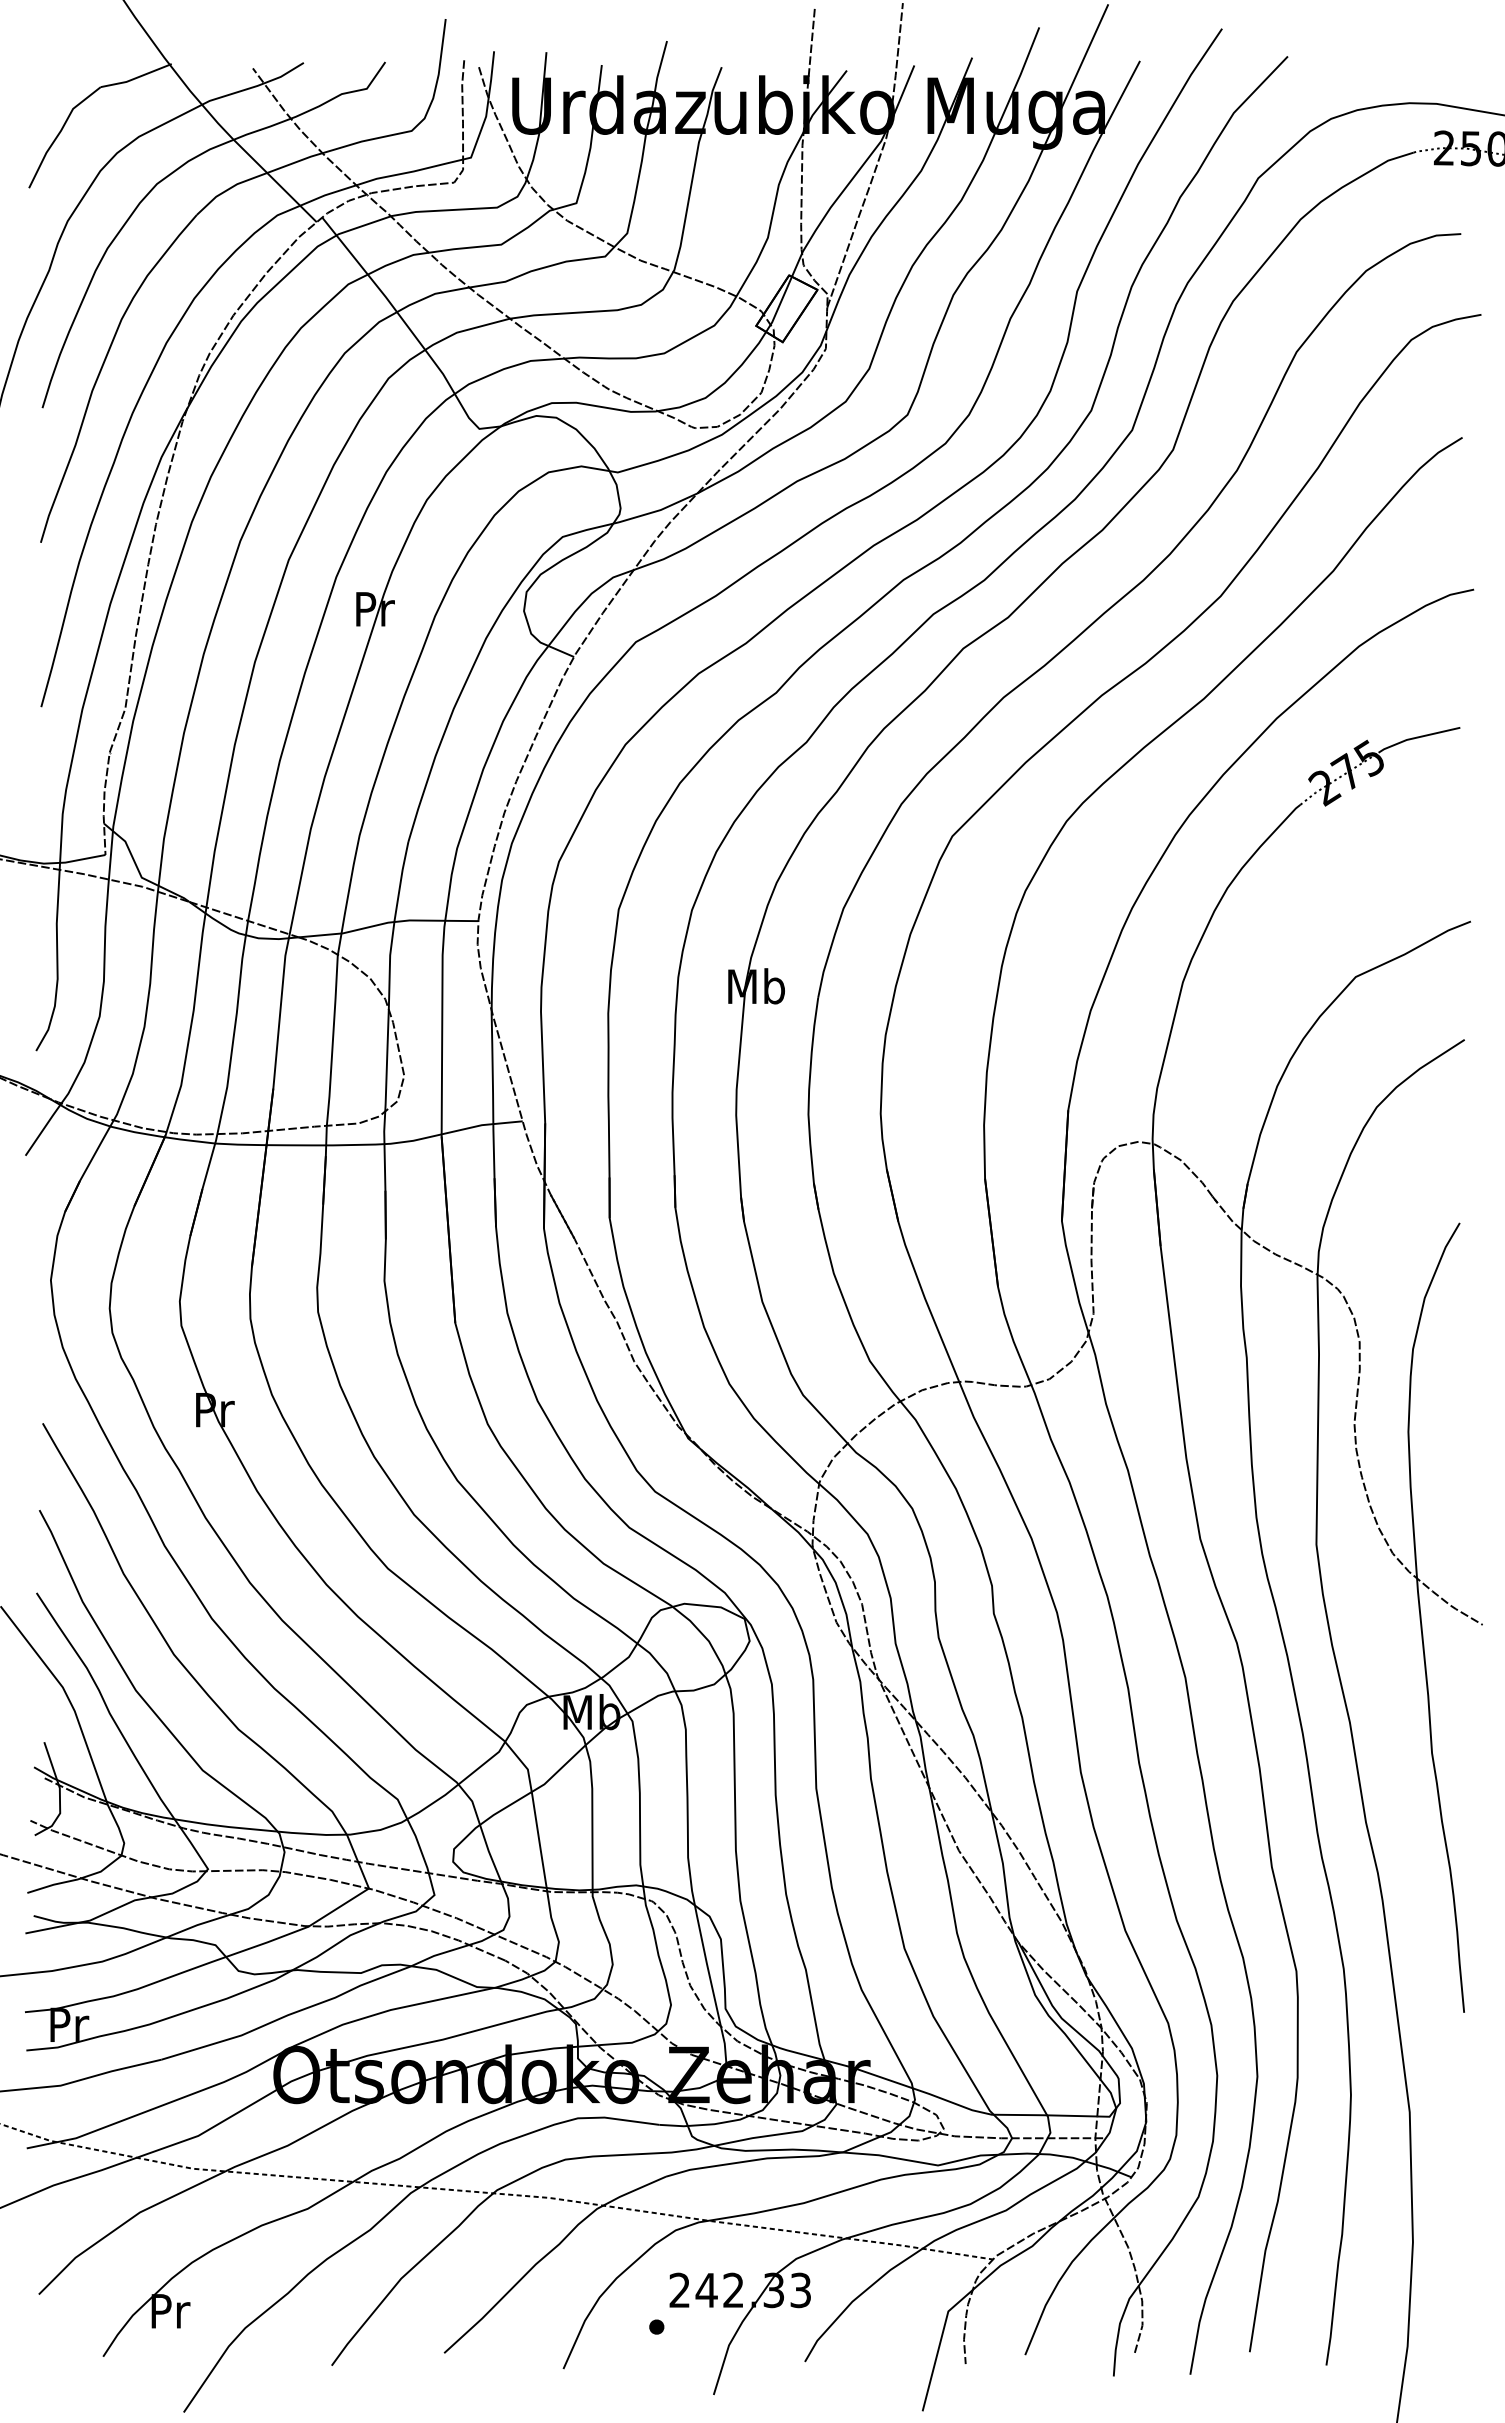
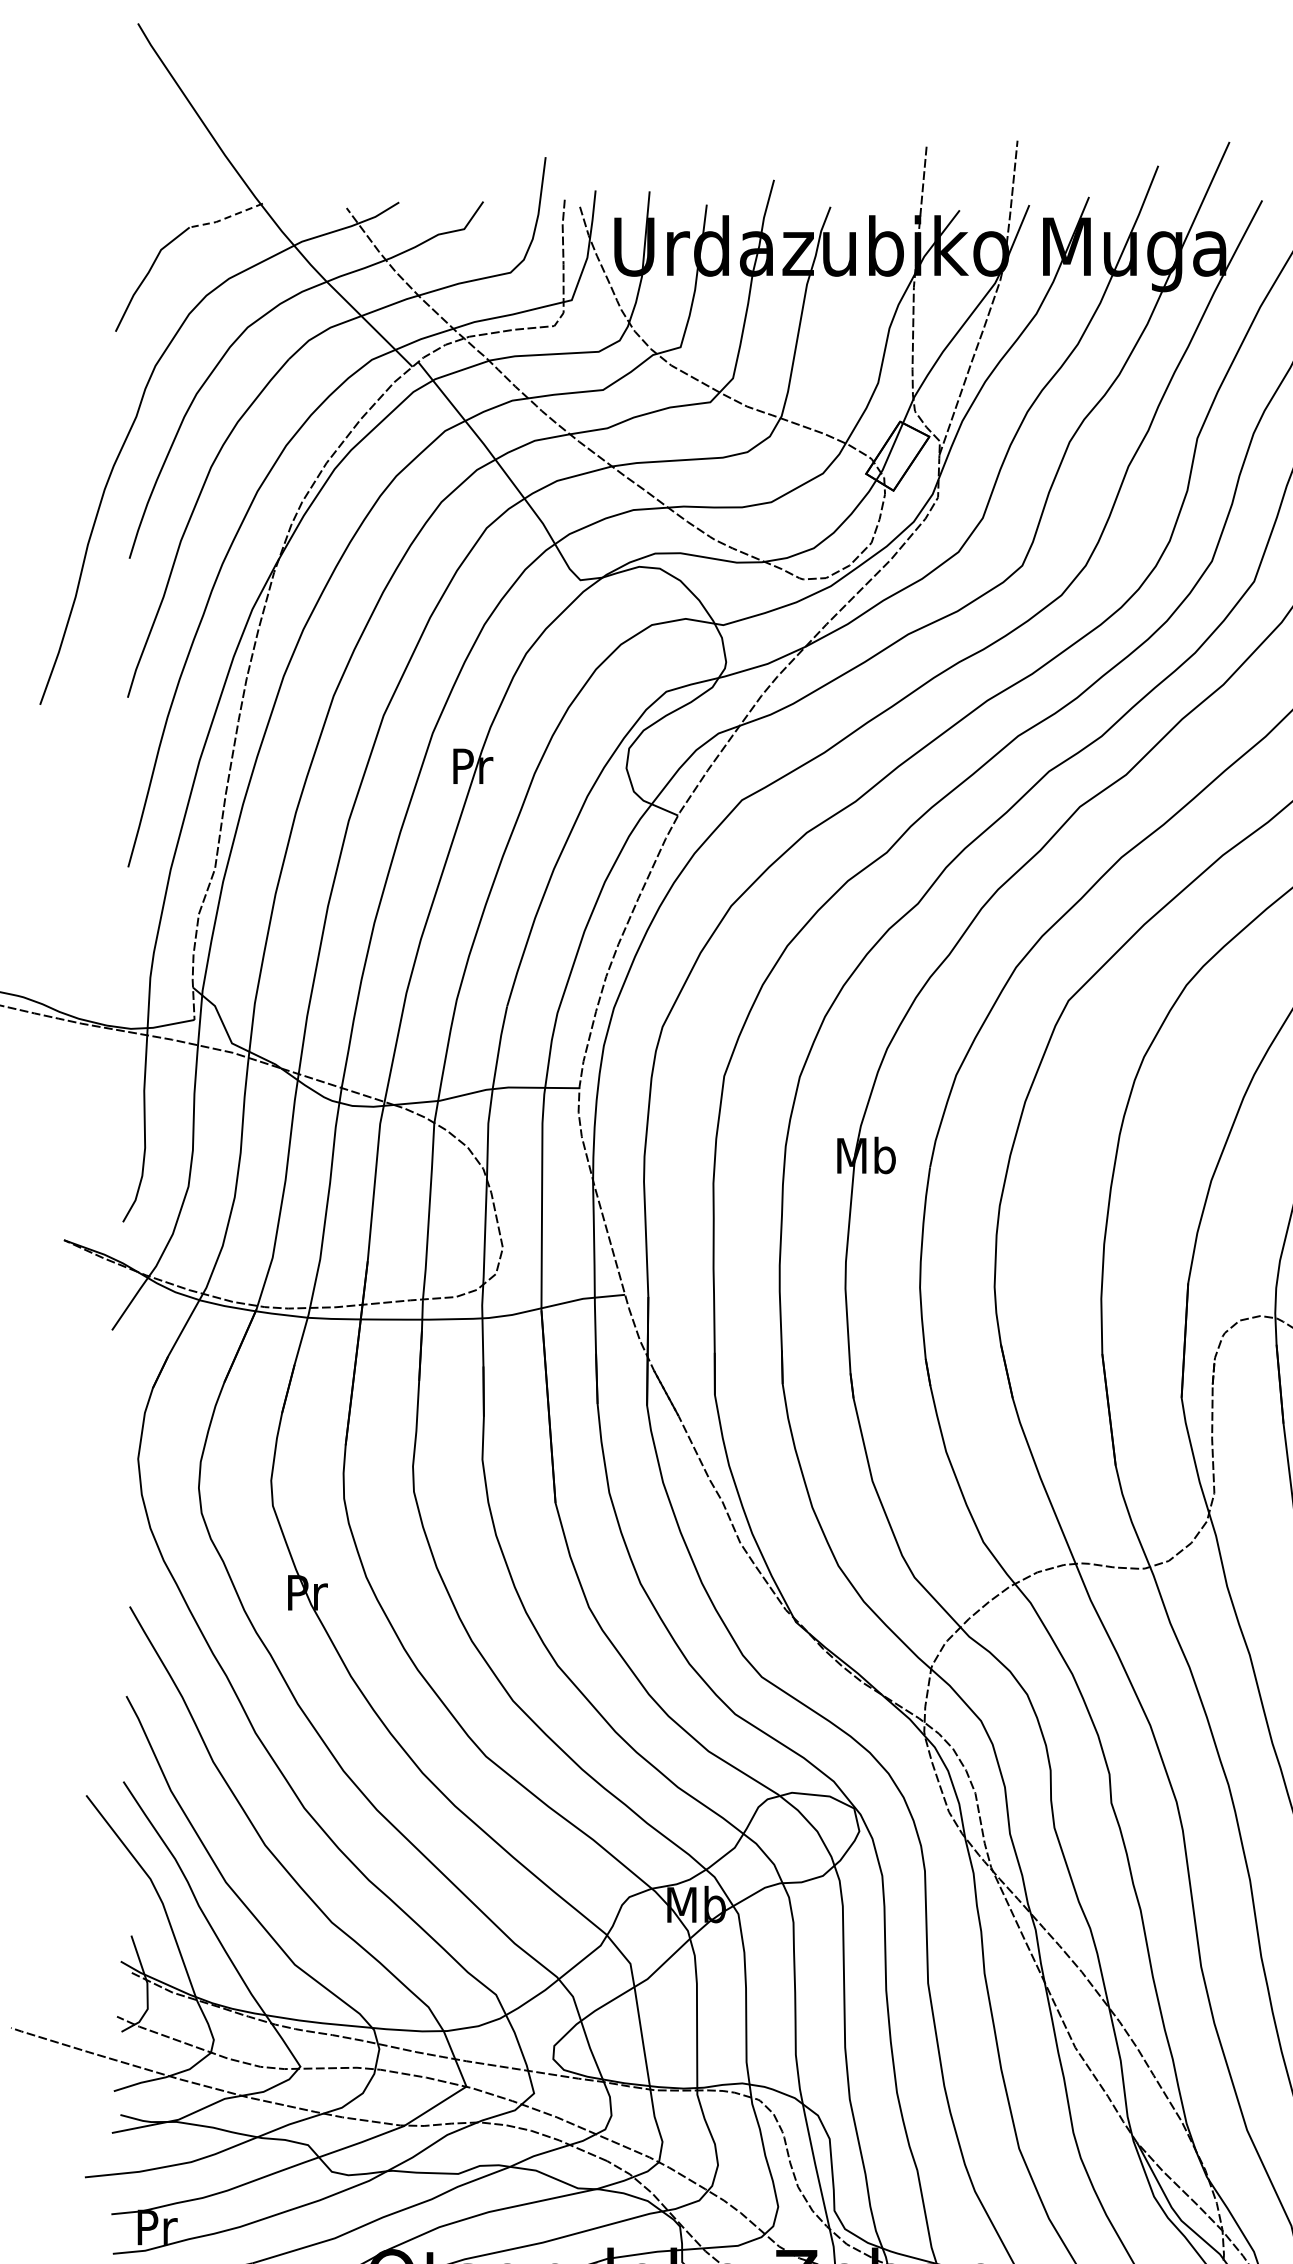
line: (135, 78) -> (225, 218), solid -> dashed

